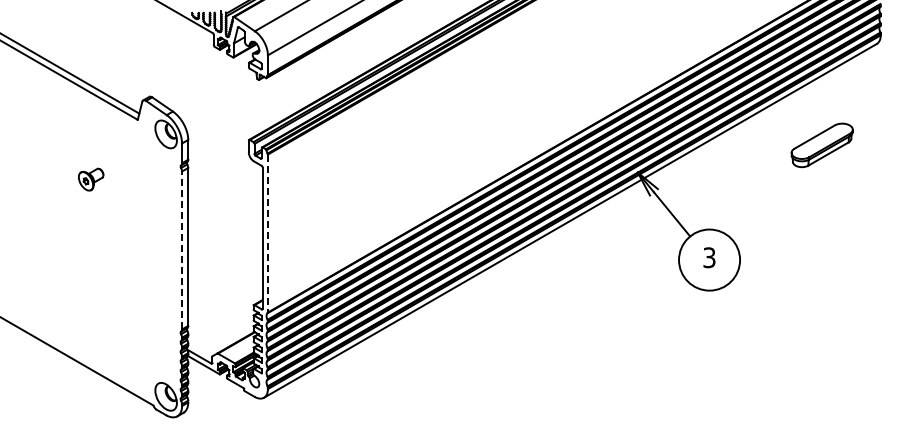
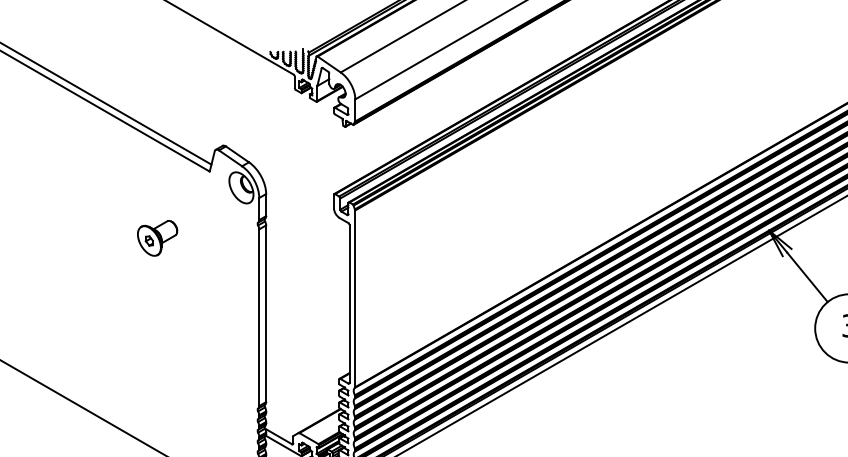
part: (90, 179) -> (156, 238), size x1.43
line: (267, 233) -> (354, 298), dashed -> solid
line: (182, 250) -> (259, 317), dashed -> solid

